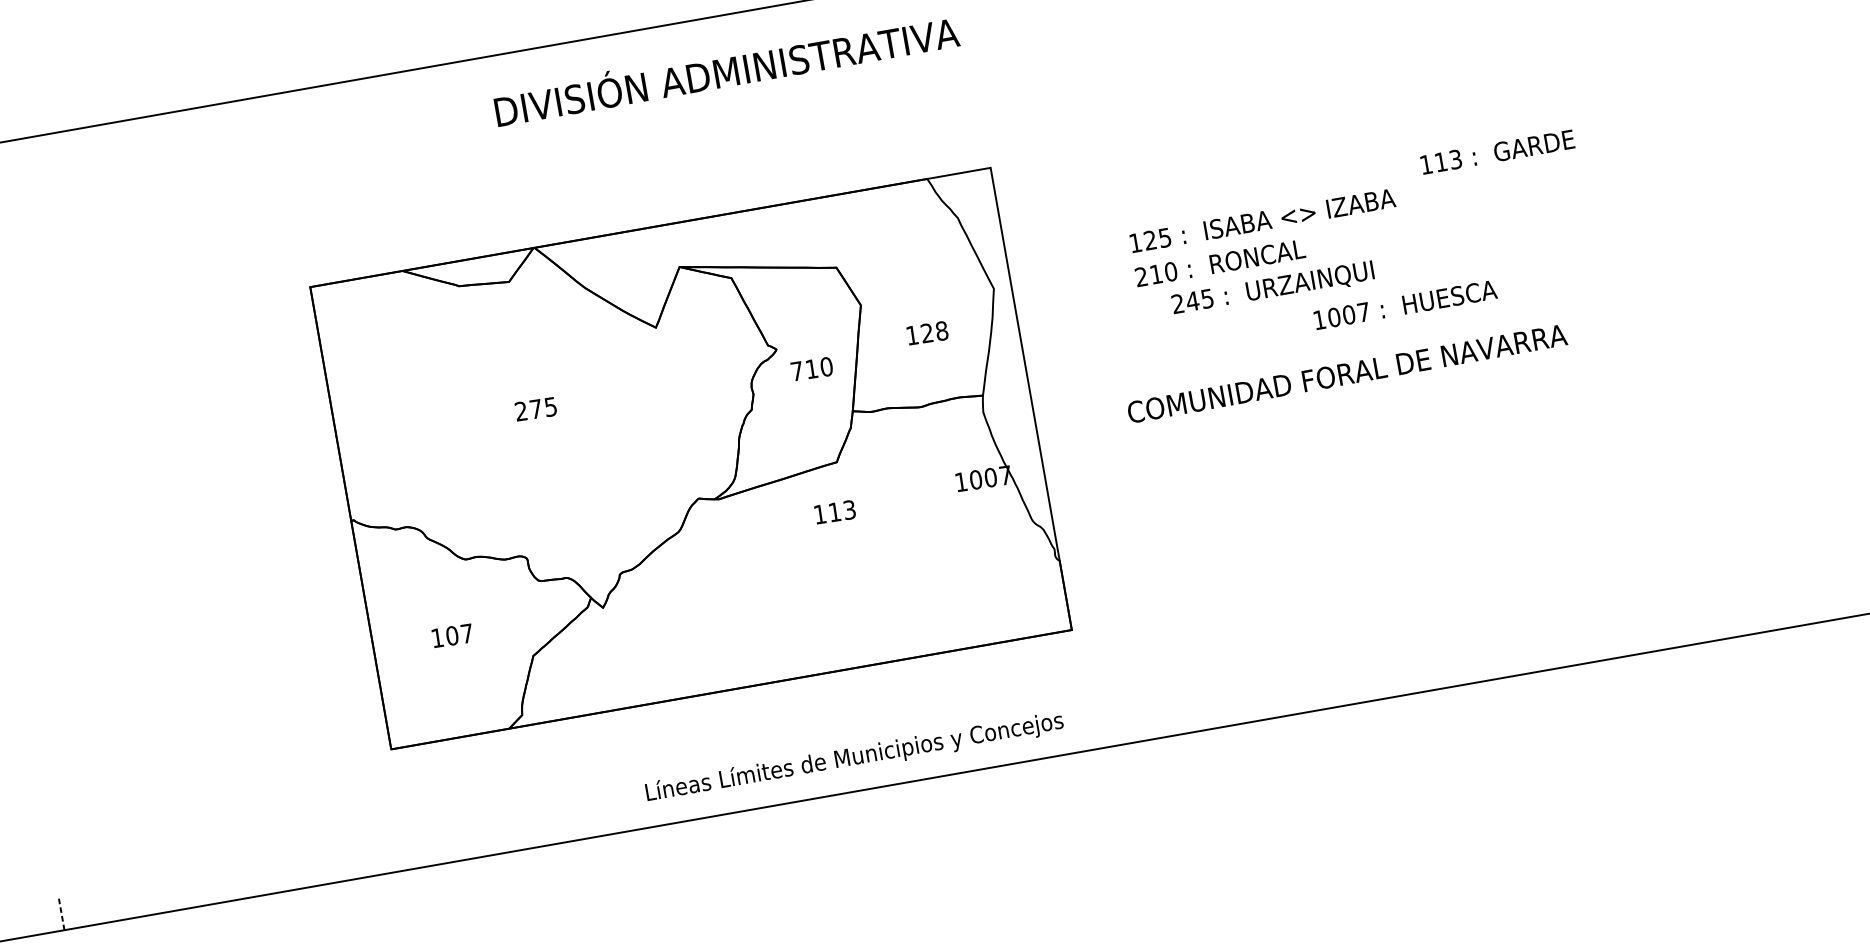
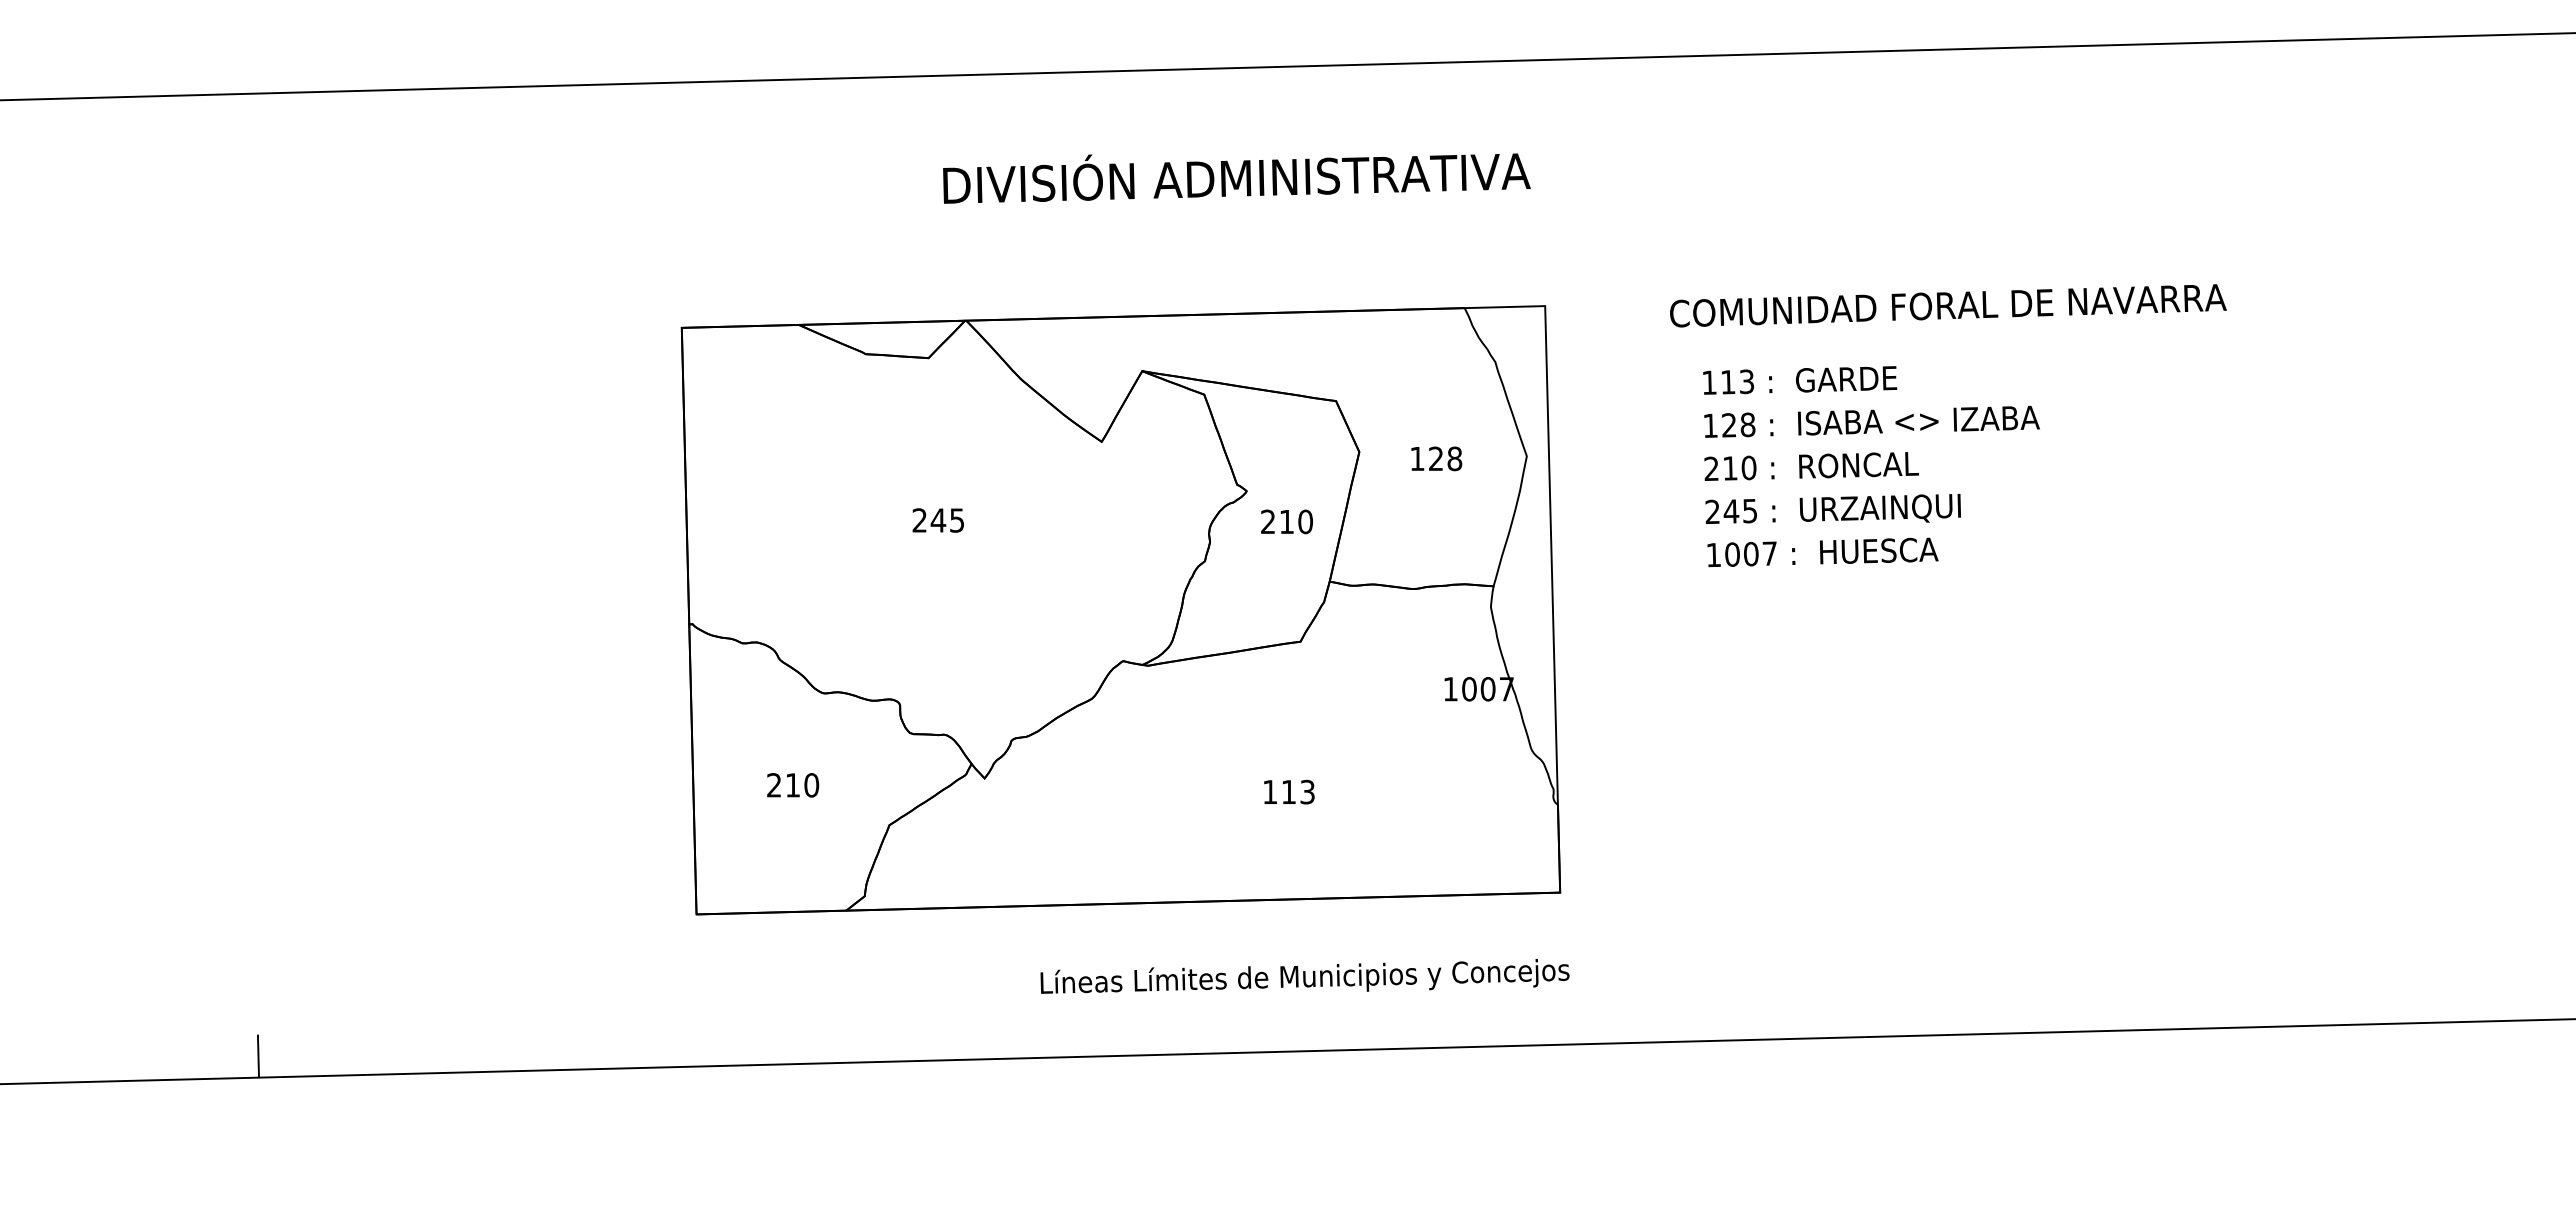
text: (726, 72) -> (1236, 178), moved
text: (1498, 152) -> (1800, 380), moved
text: (1164, 237) -> (1747, 424), 125 -> 128
text: (1272, 287) -> (1832, 508), moved
text: (1405, 305) -> (1822, 552), moved
text: (927, 332) -> (1436, 458), moved
text: (797, 370) -> (1268, 521), 710 -> 210
text: (1347, 373) -> (1948, 305), moved
text: (536, 409) -> (938, 520), 275 -> 245
text: (835, 511) -> (1289, 791), moved
text: (452, 635) -> (793, 785), 107 -> 210
text: (854, 756) -> (1304, 976), moved
line: (61, 913) -> (258, 1056), dashed -> solid

